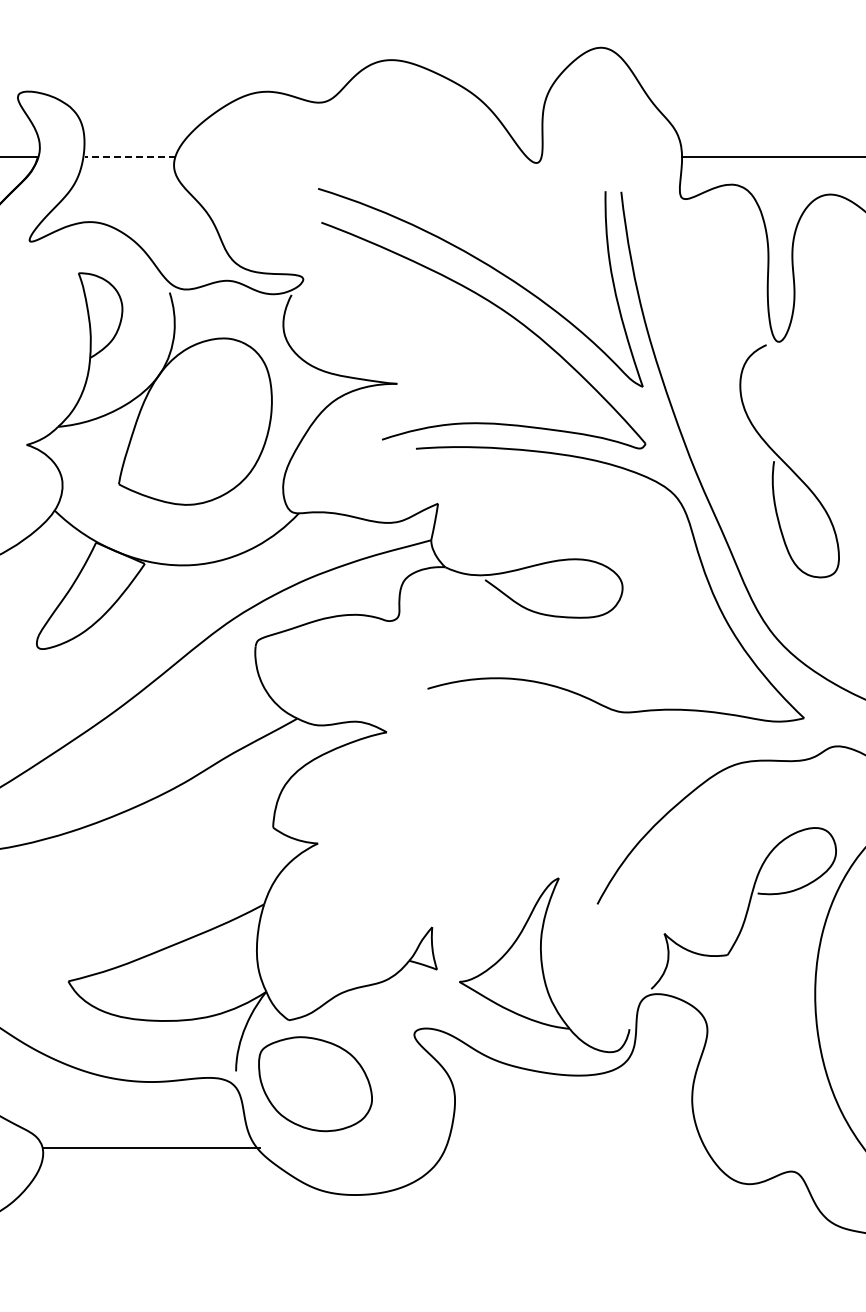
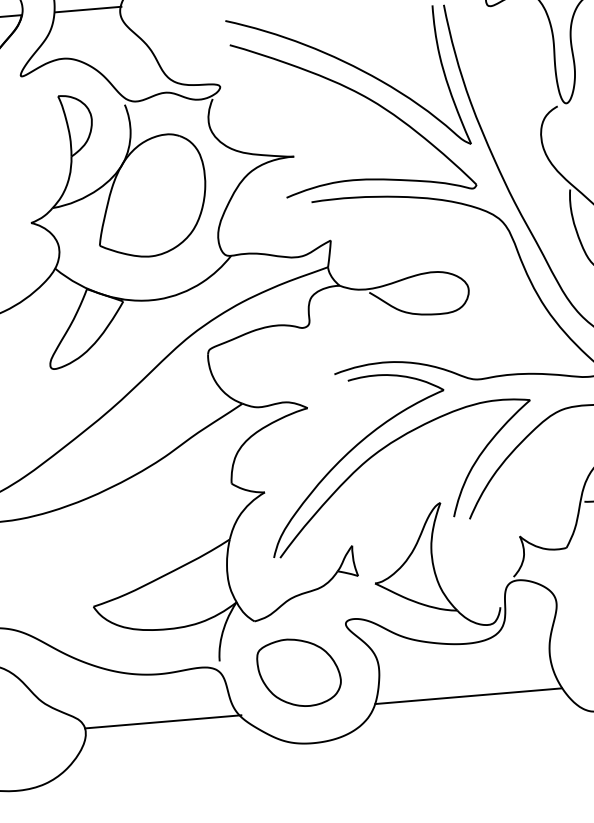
line: (130, 157) -> (88, 9), dashed -> solid
part: (497, 791) -> (390, 444), added
part: (315, 1084) -> (299, 672), moved
line: (575, 1148) -> (468, 696), added

